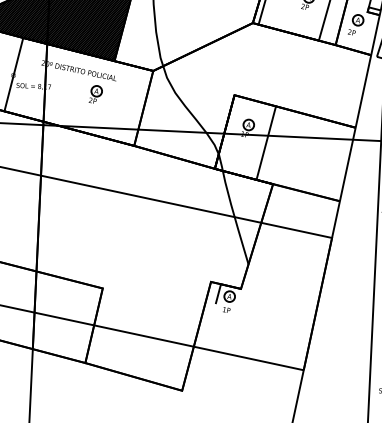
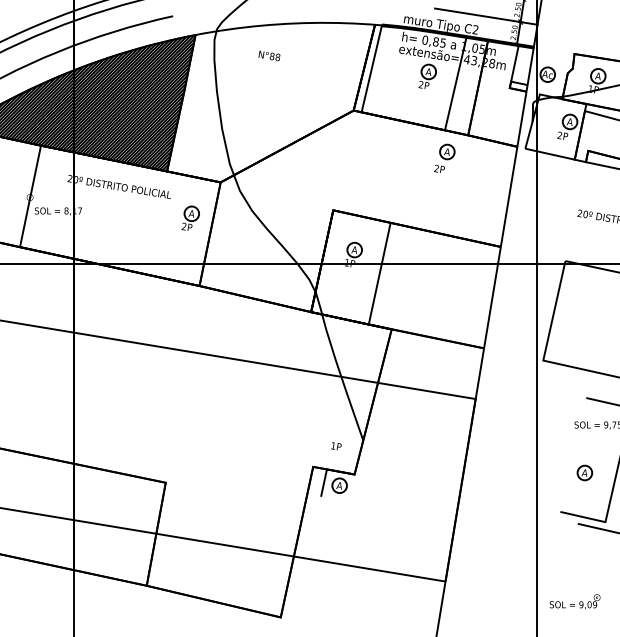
part: (355, 24) -> (444, 157), moved
part: (95, 93) -> (190, 217), moved
text: (226, 310) -> (336, 446), moved

